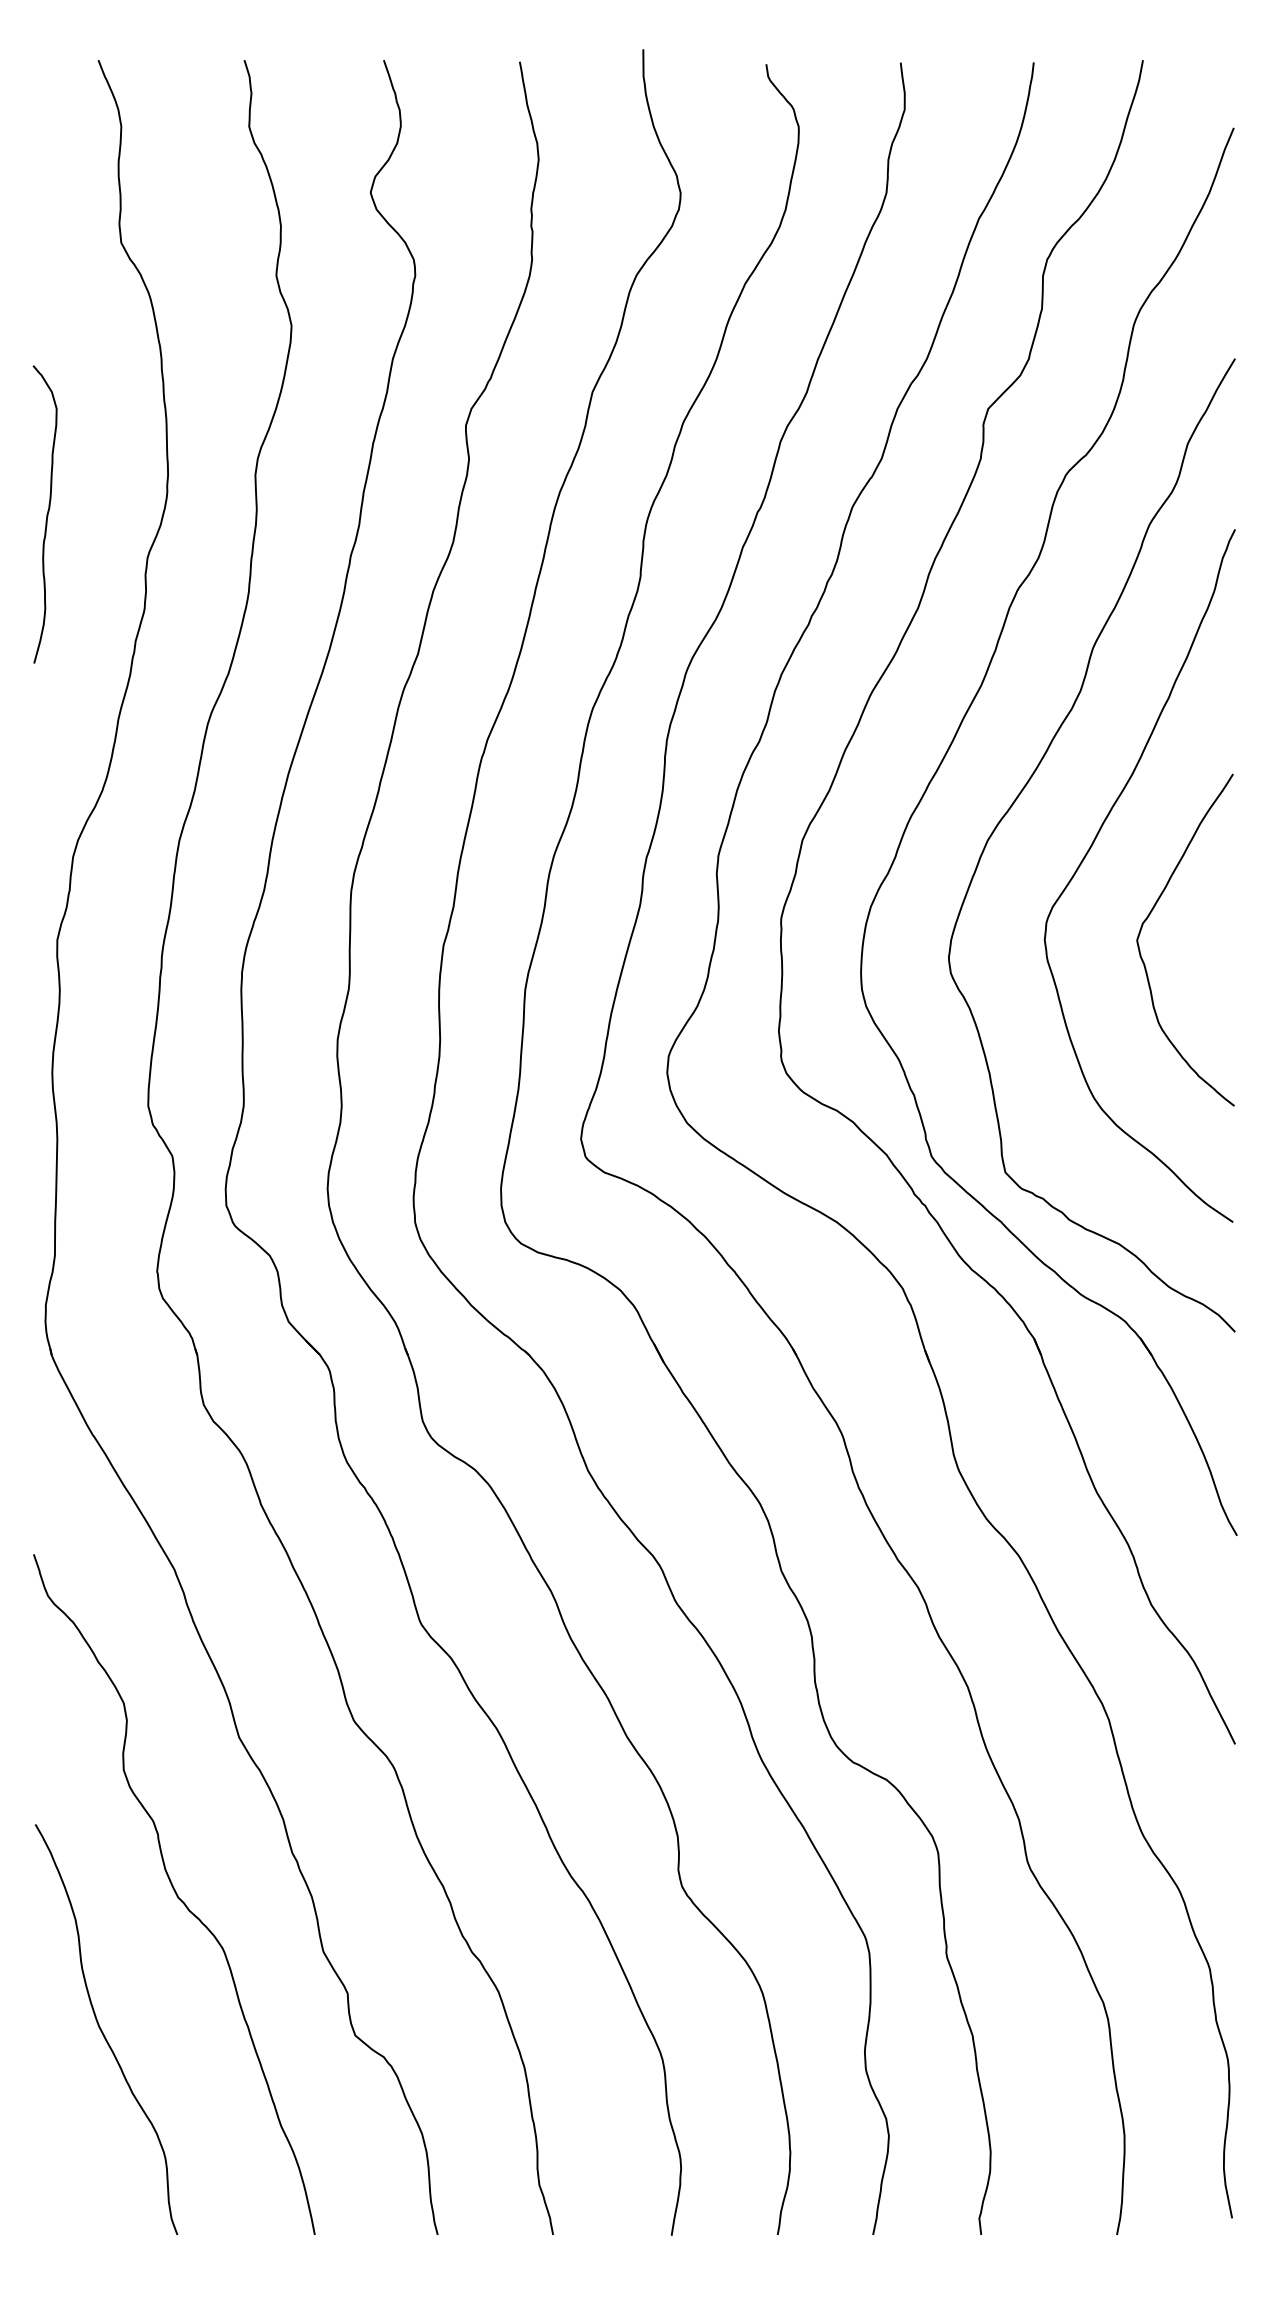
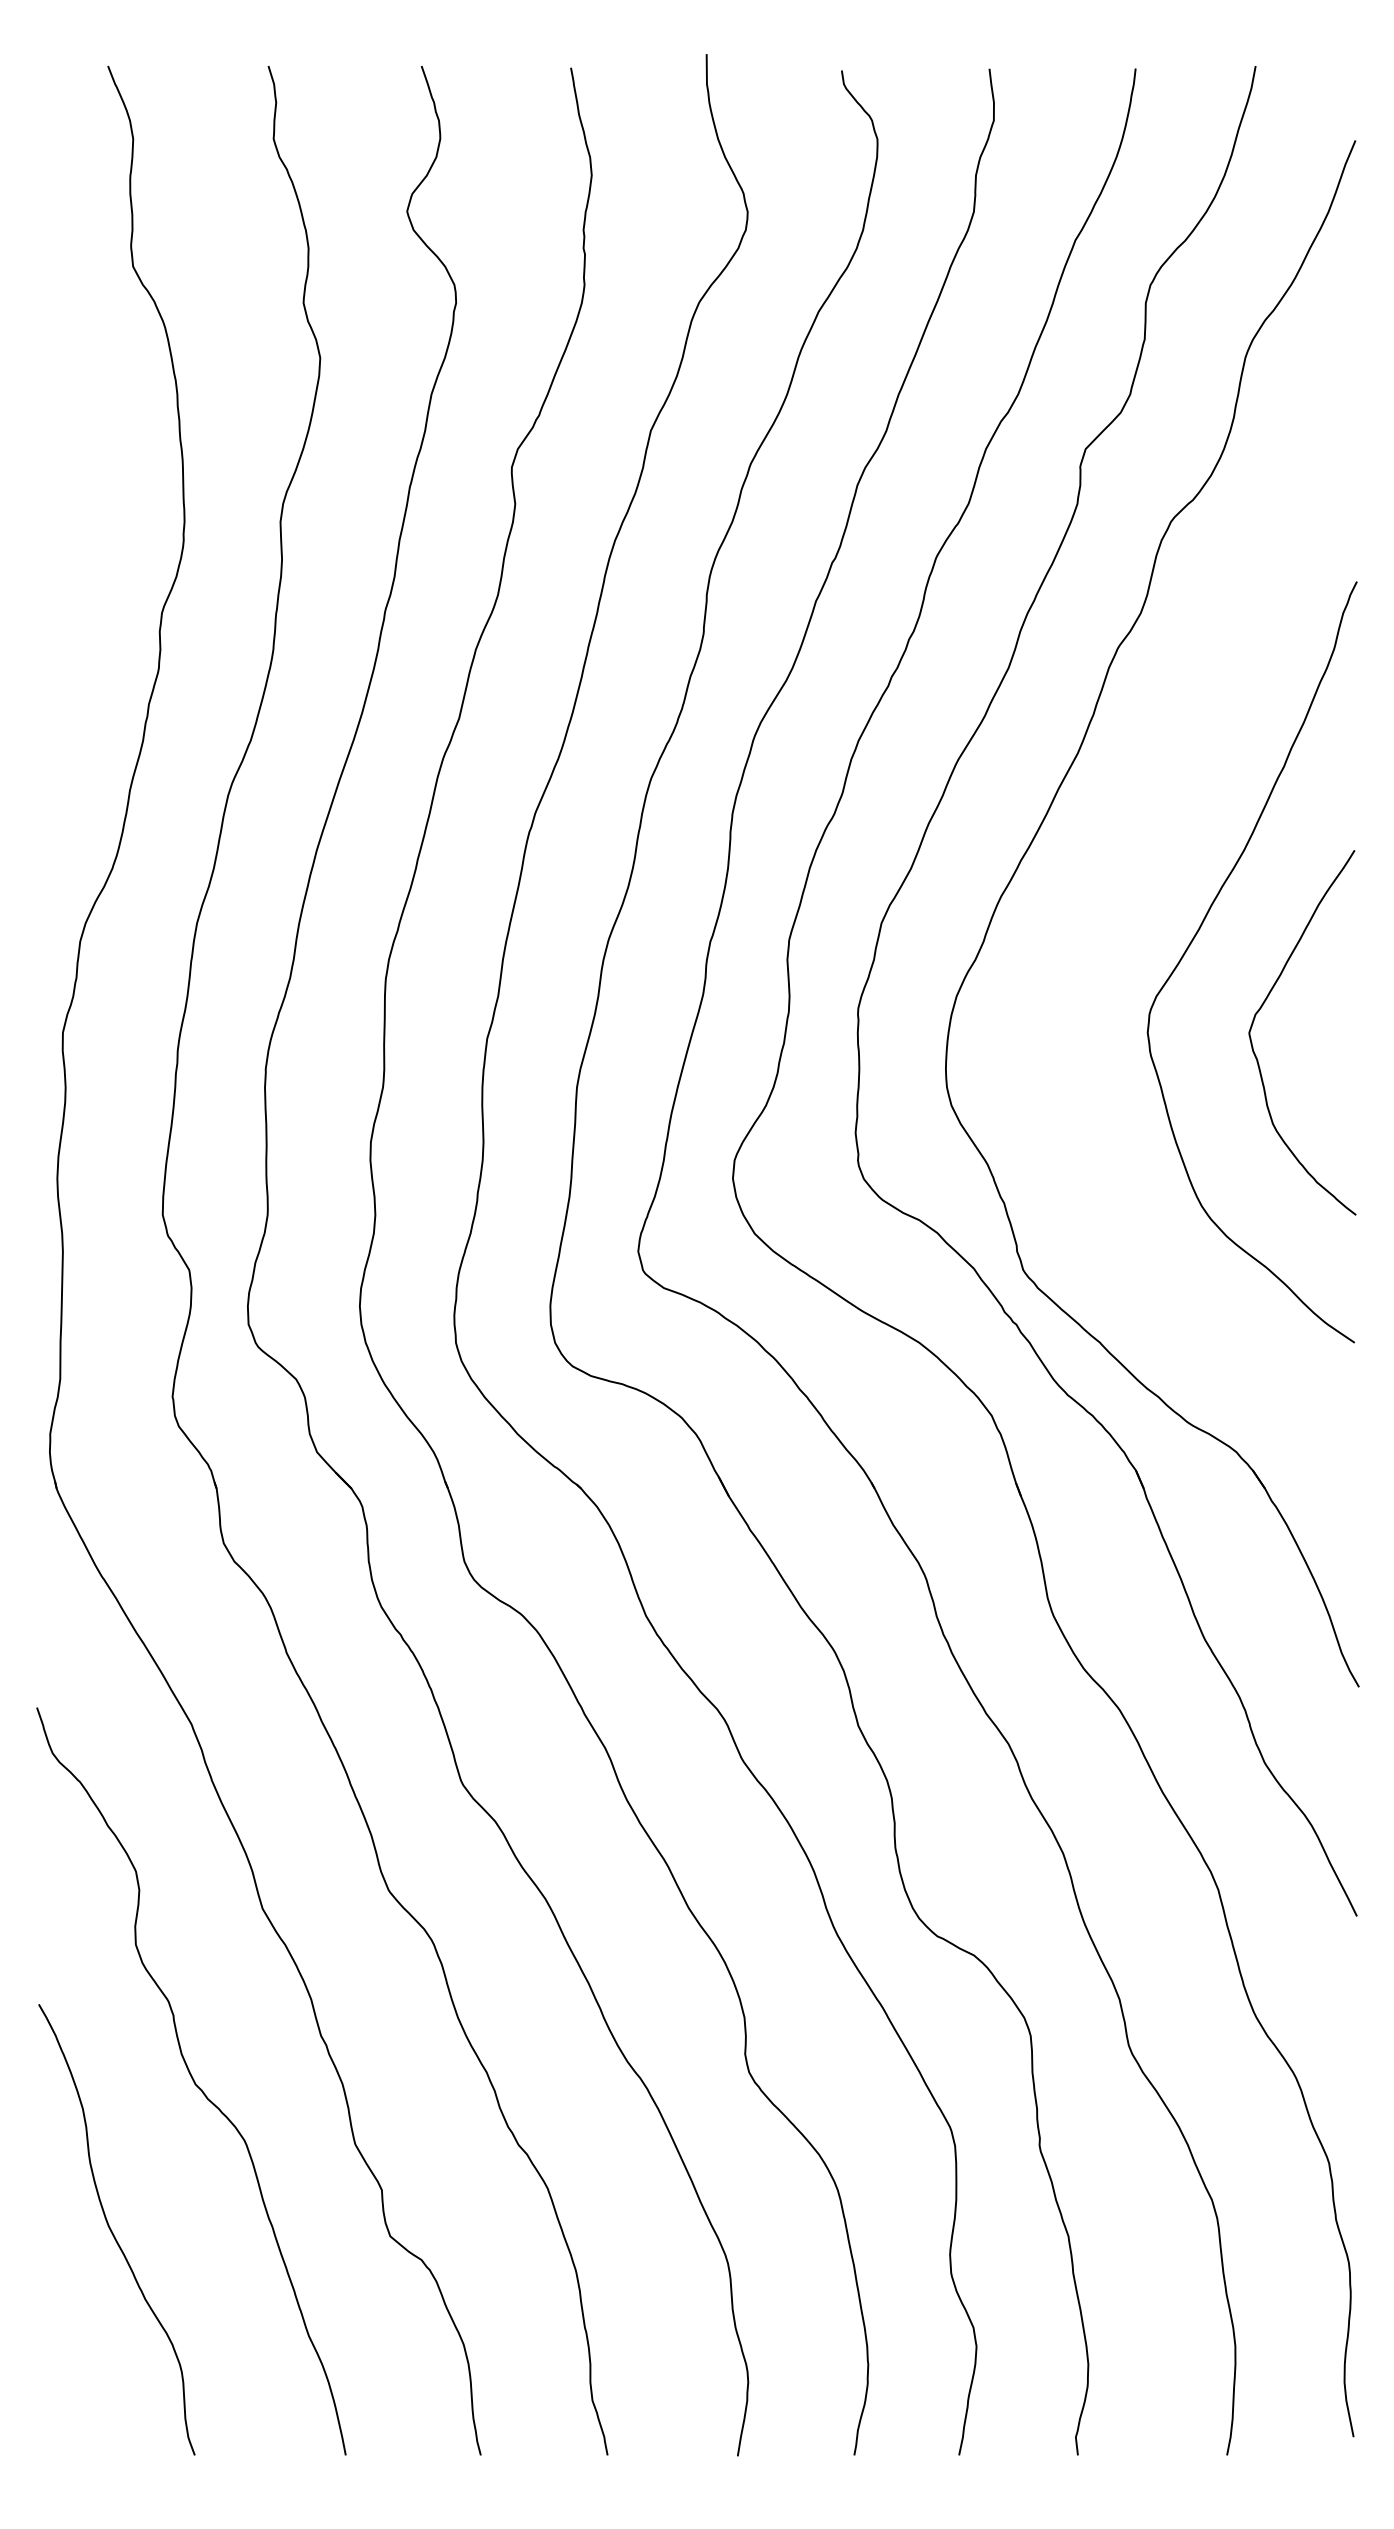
curve: (46, 513) -> (51, 564), removed
curve: (1019, 796) -> (1119, 875), removed

